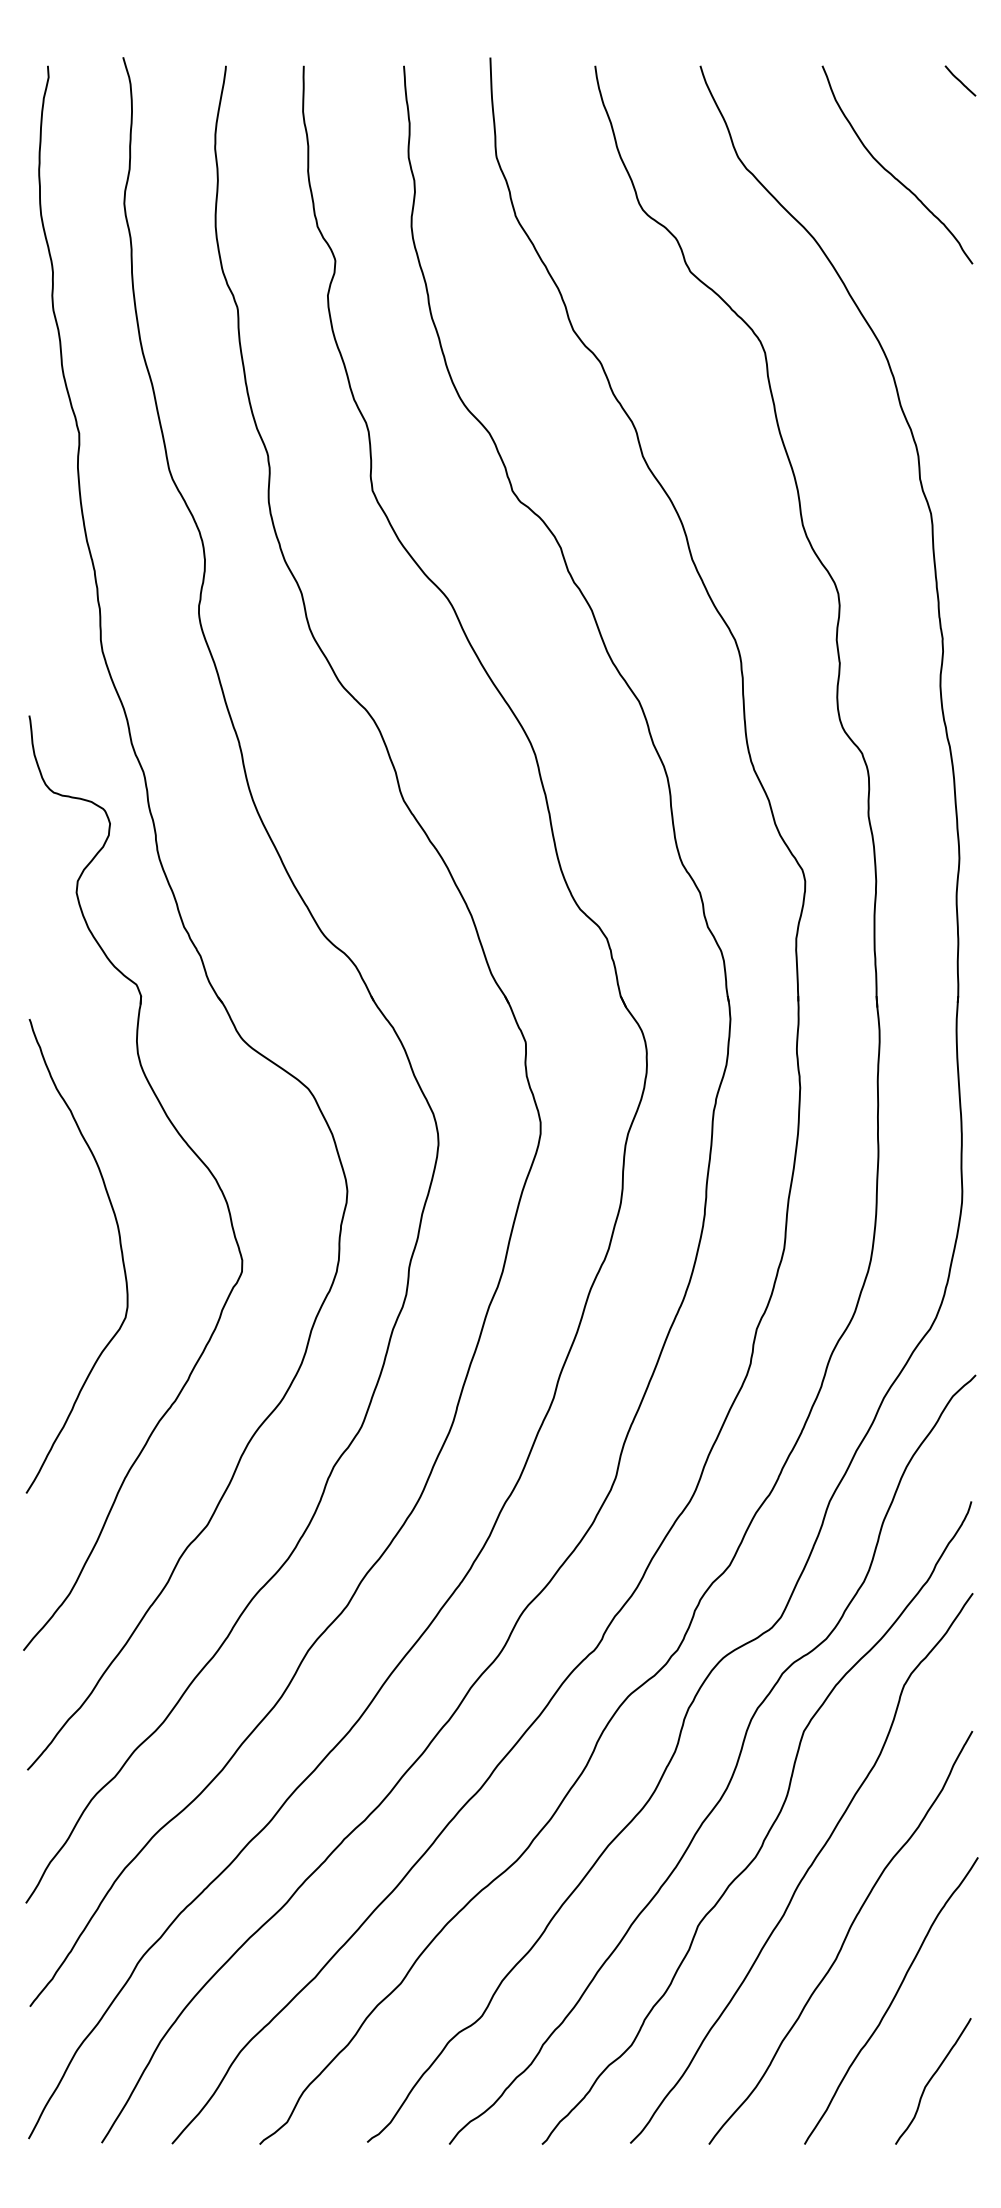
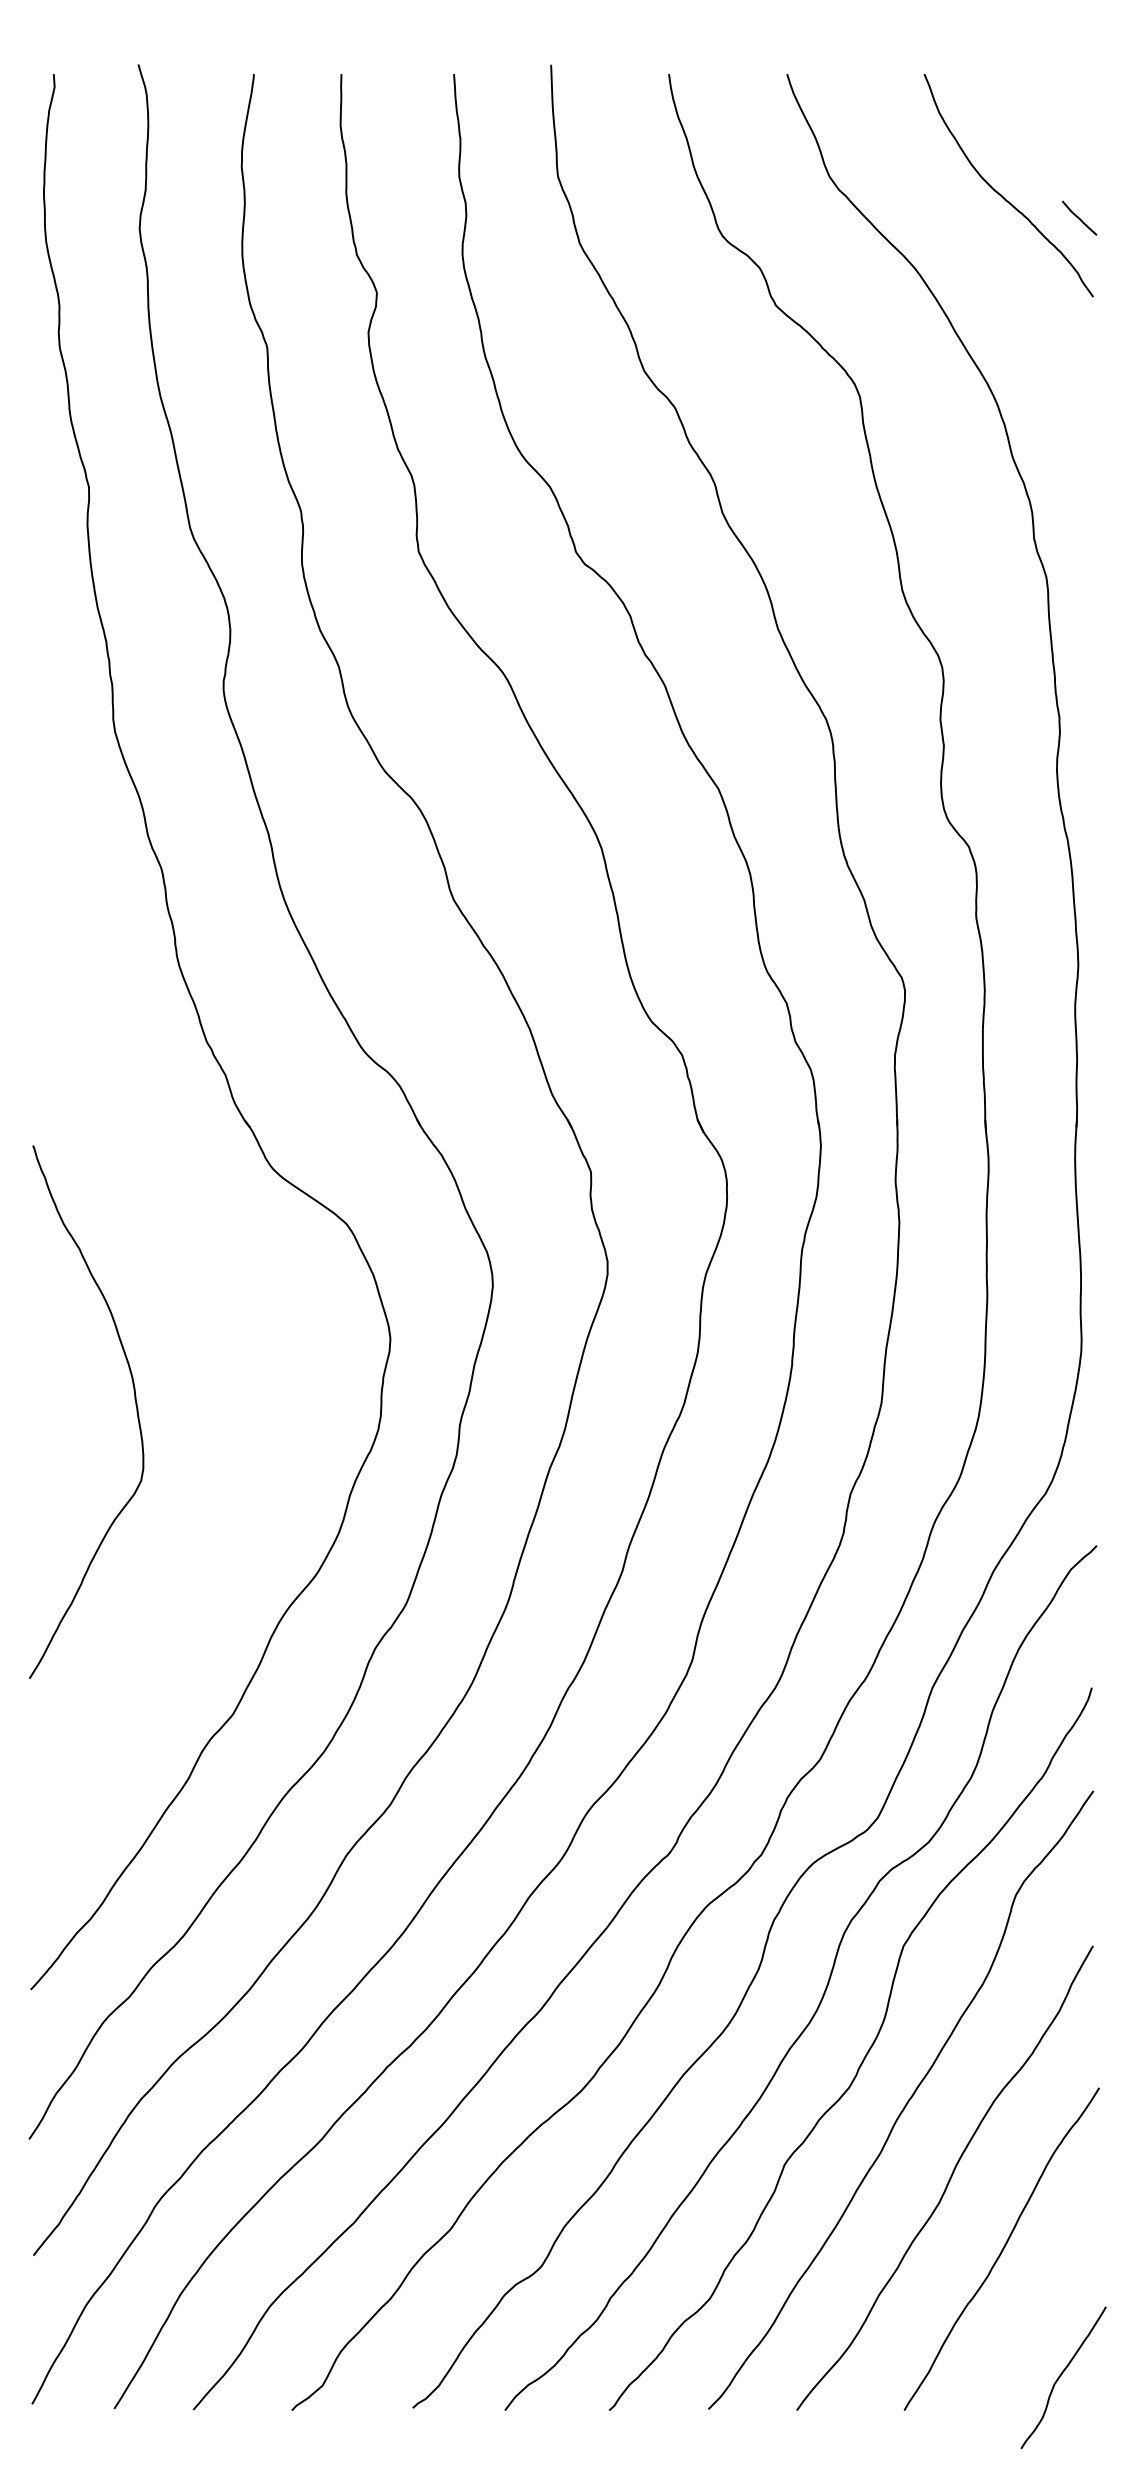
line: (960, 80) -> (1079, 217), moved
part: (183, 1141) -> (206, 1283), removed
curve: (931, 2079) -> (1061, 2375), moved

